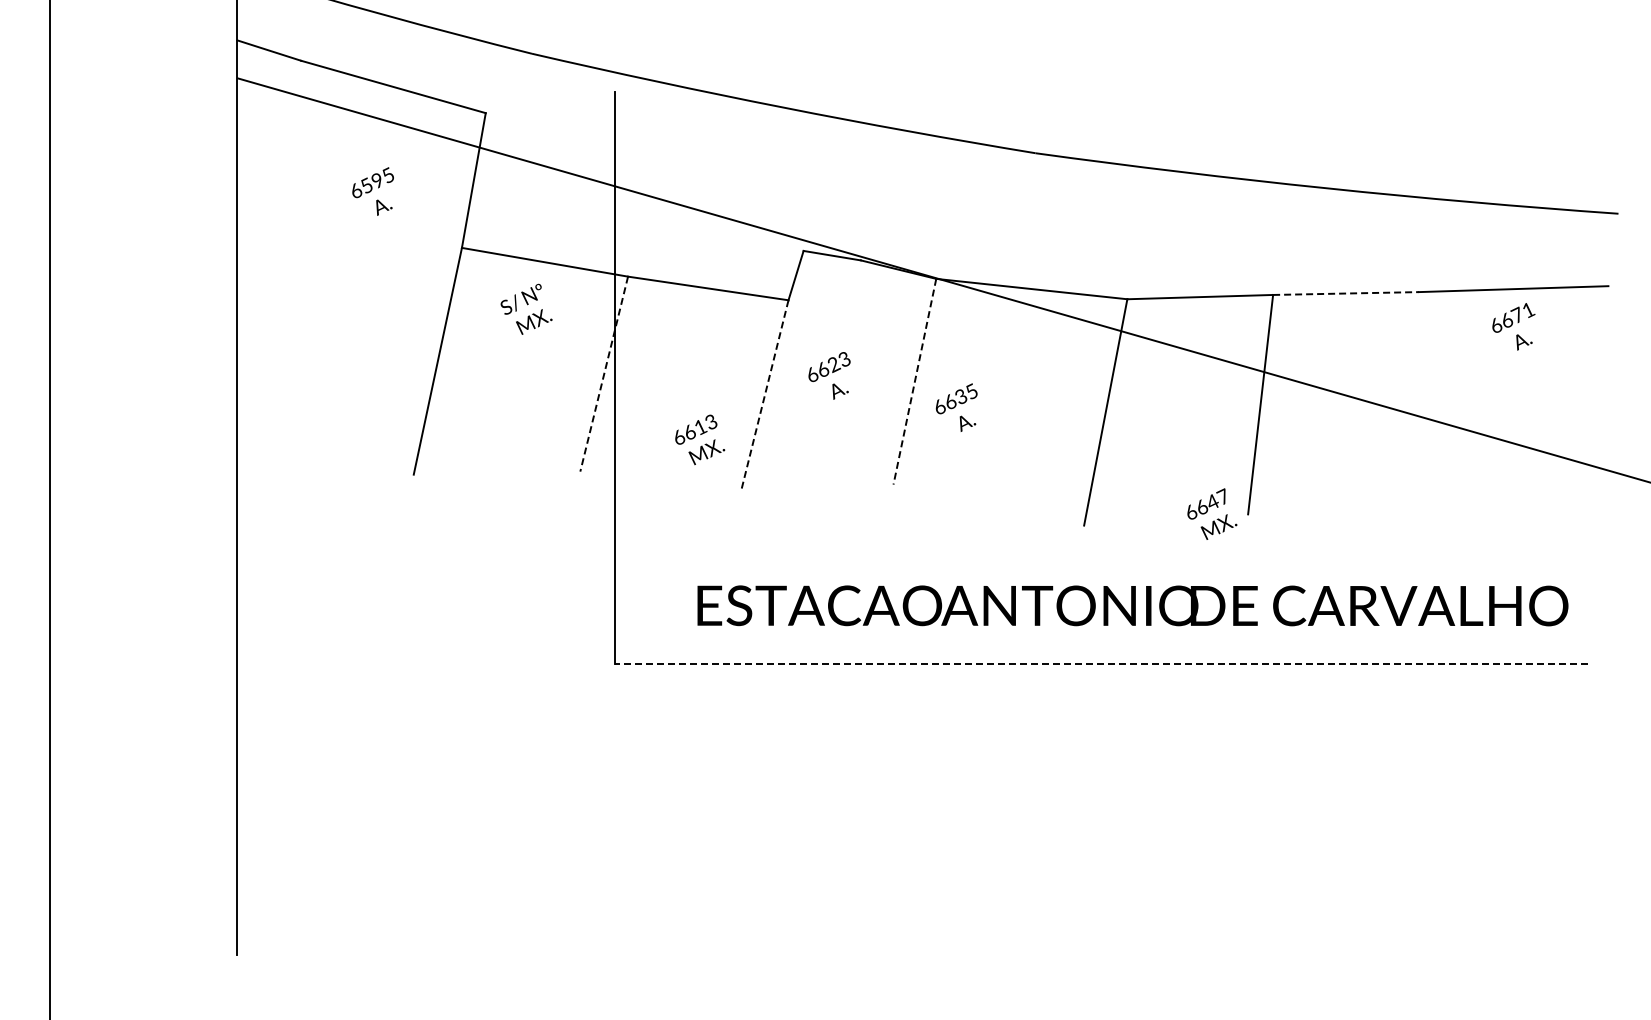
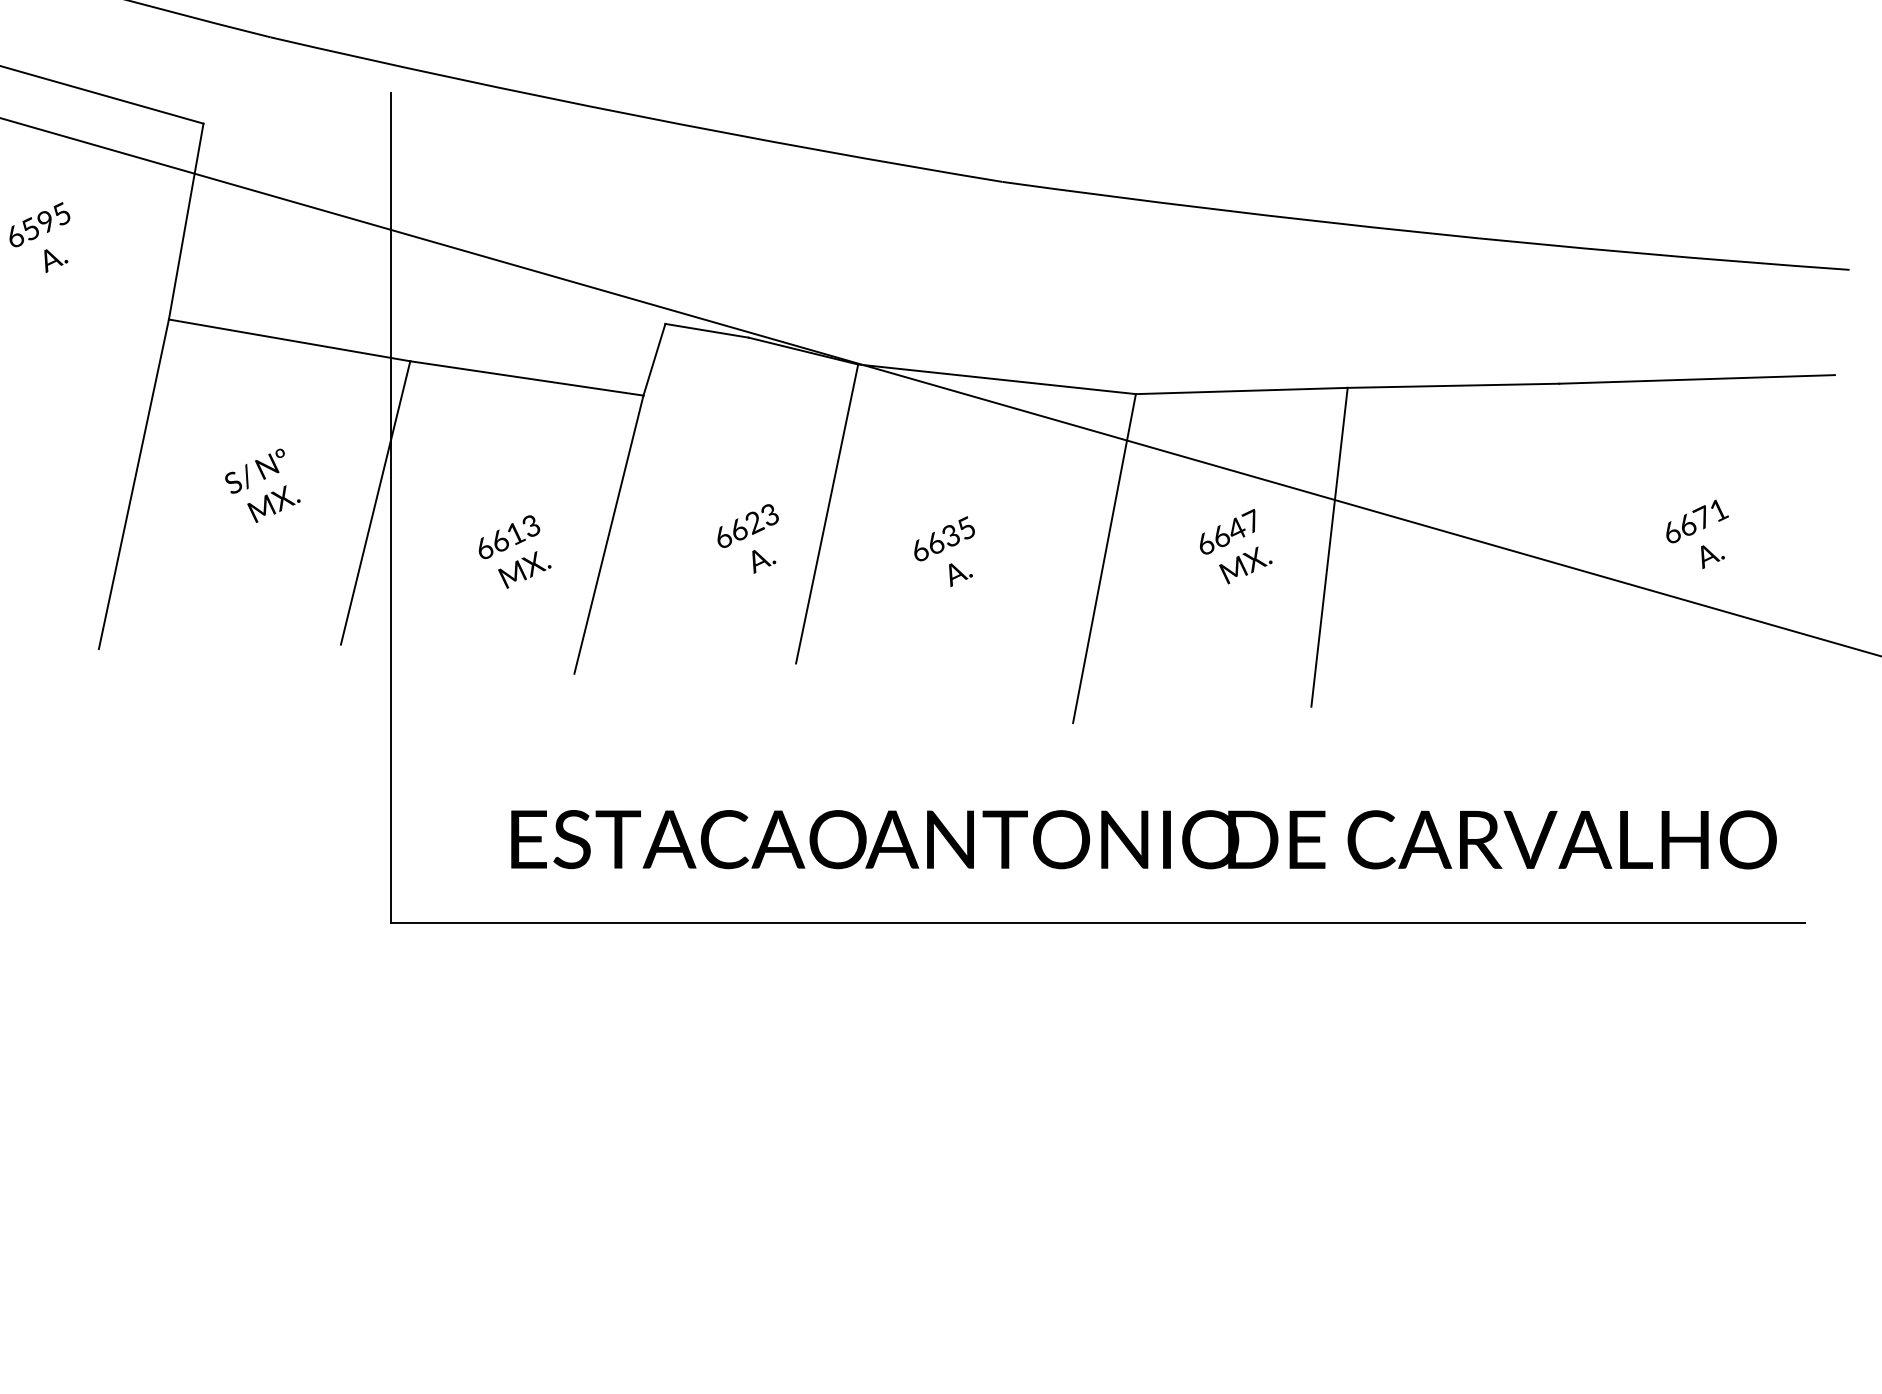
line: (1345, 293) -> (1452, 385), dashed -> solid
text: (526, 308) -> (262, 484), moved
text: (1513, 326) -> (1697, 533), moved
line: (604, 374) -> (376, 503), dashed -> solid
text: (829, 375) -> (748, 538), moved
line: (914, 382) -> (826, 515), dashed -> solid
line: (764, 395) -> (608, 533), dashed -> solid
text: (956, 407) -> (944, 551), moved
text: (700, 439) -> (515, 551), moved
text: (1212, 513) -> (1236, 545), moved
line: (1101, 663) -> (1098, 923), dashed -> solid

